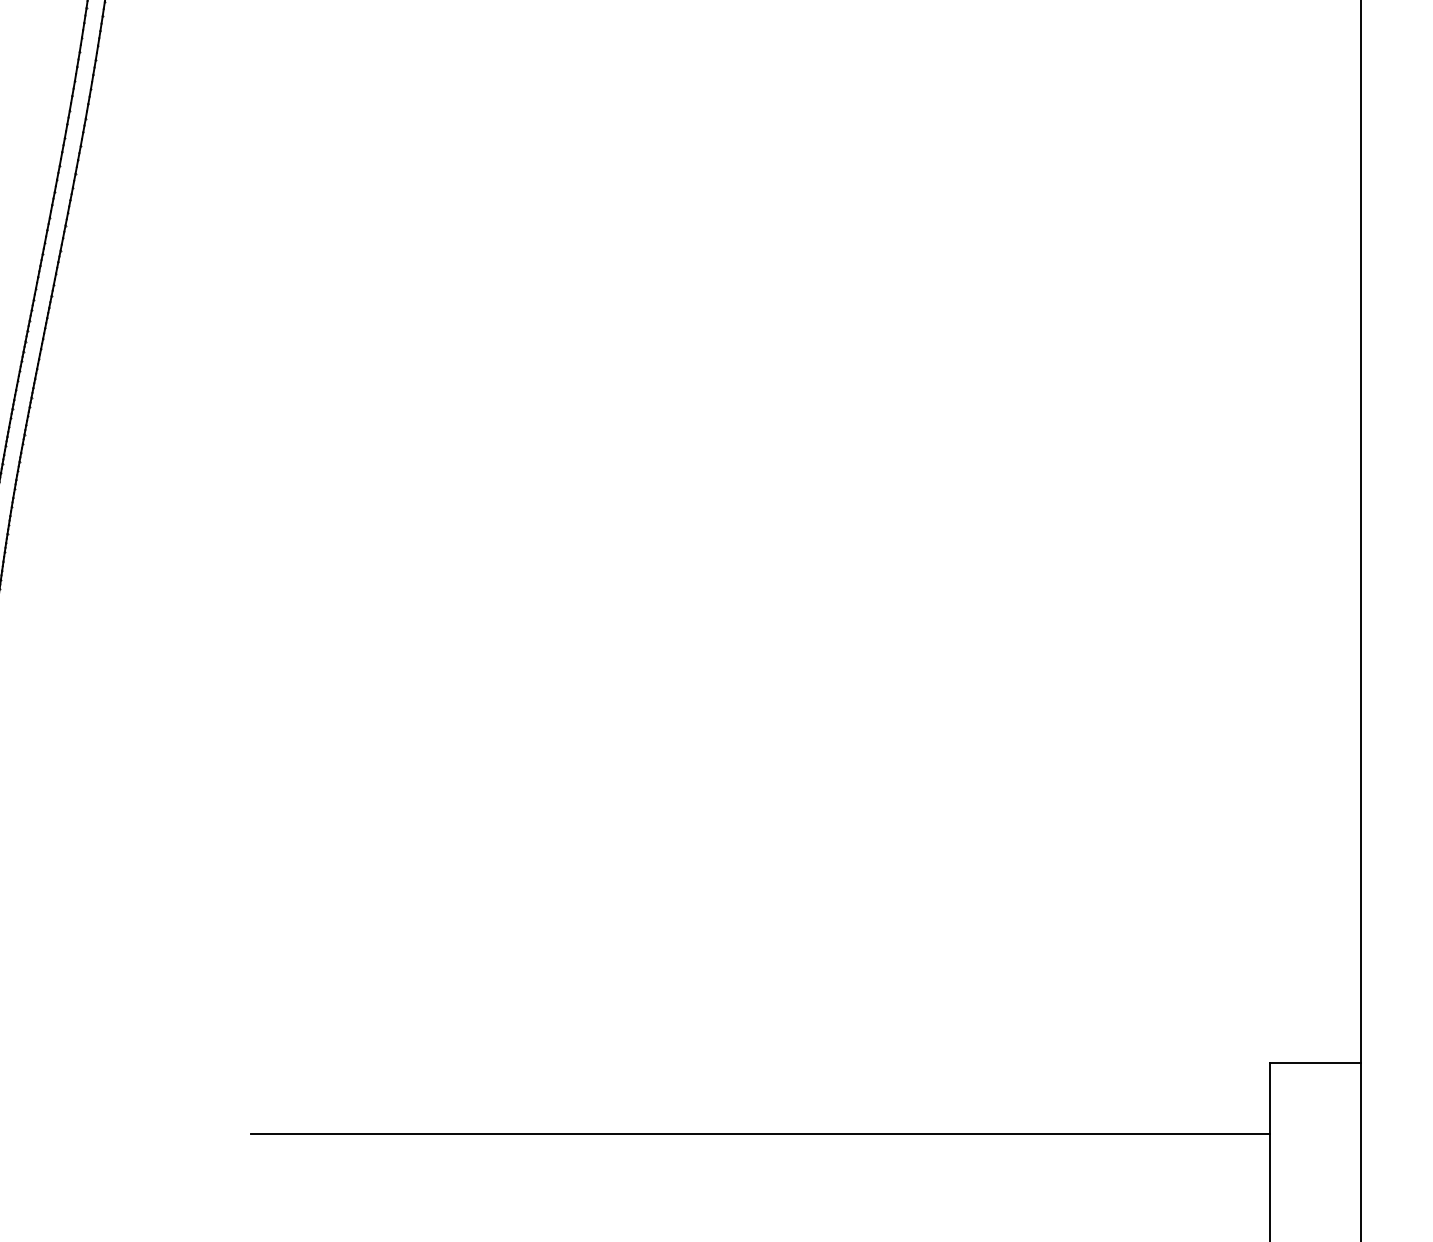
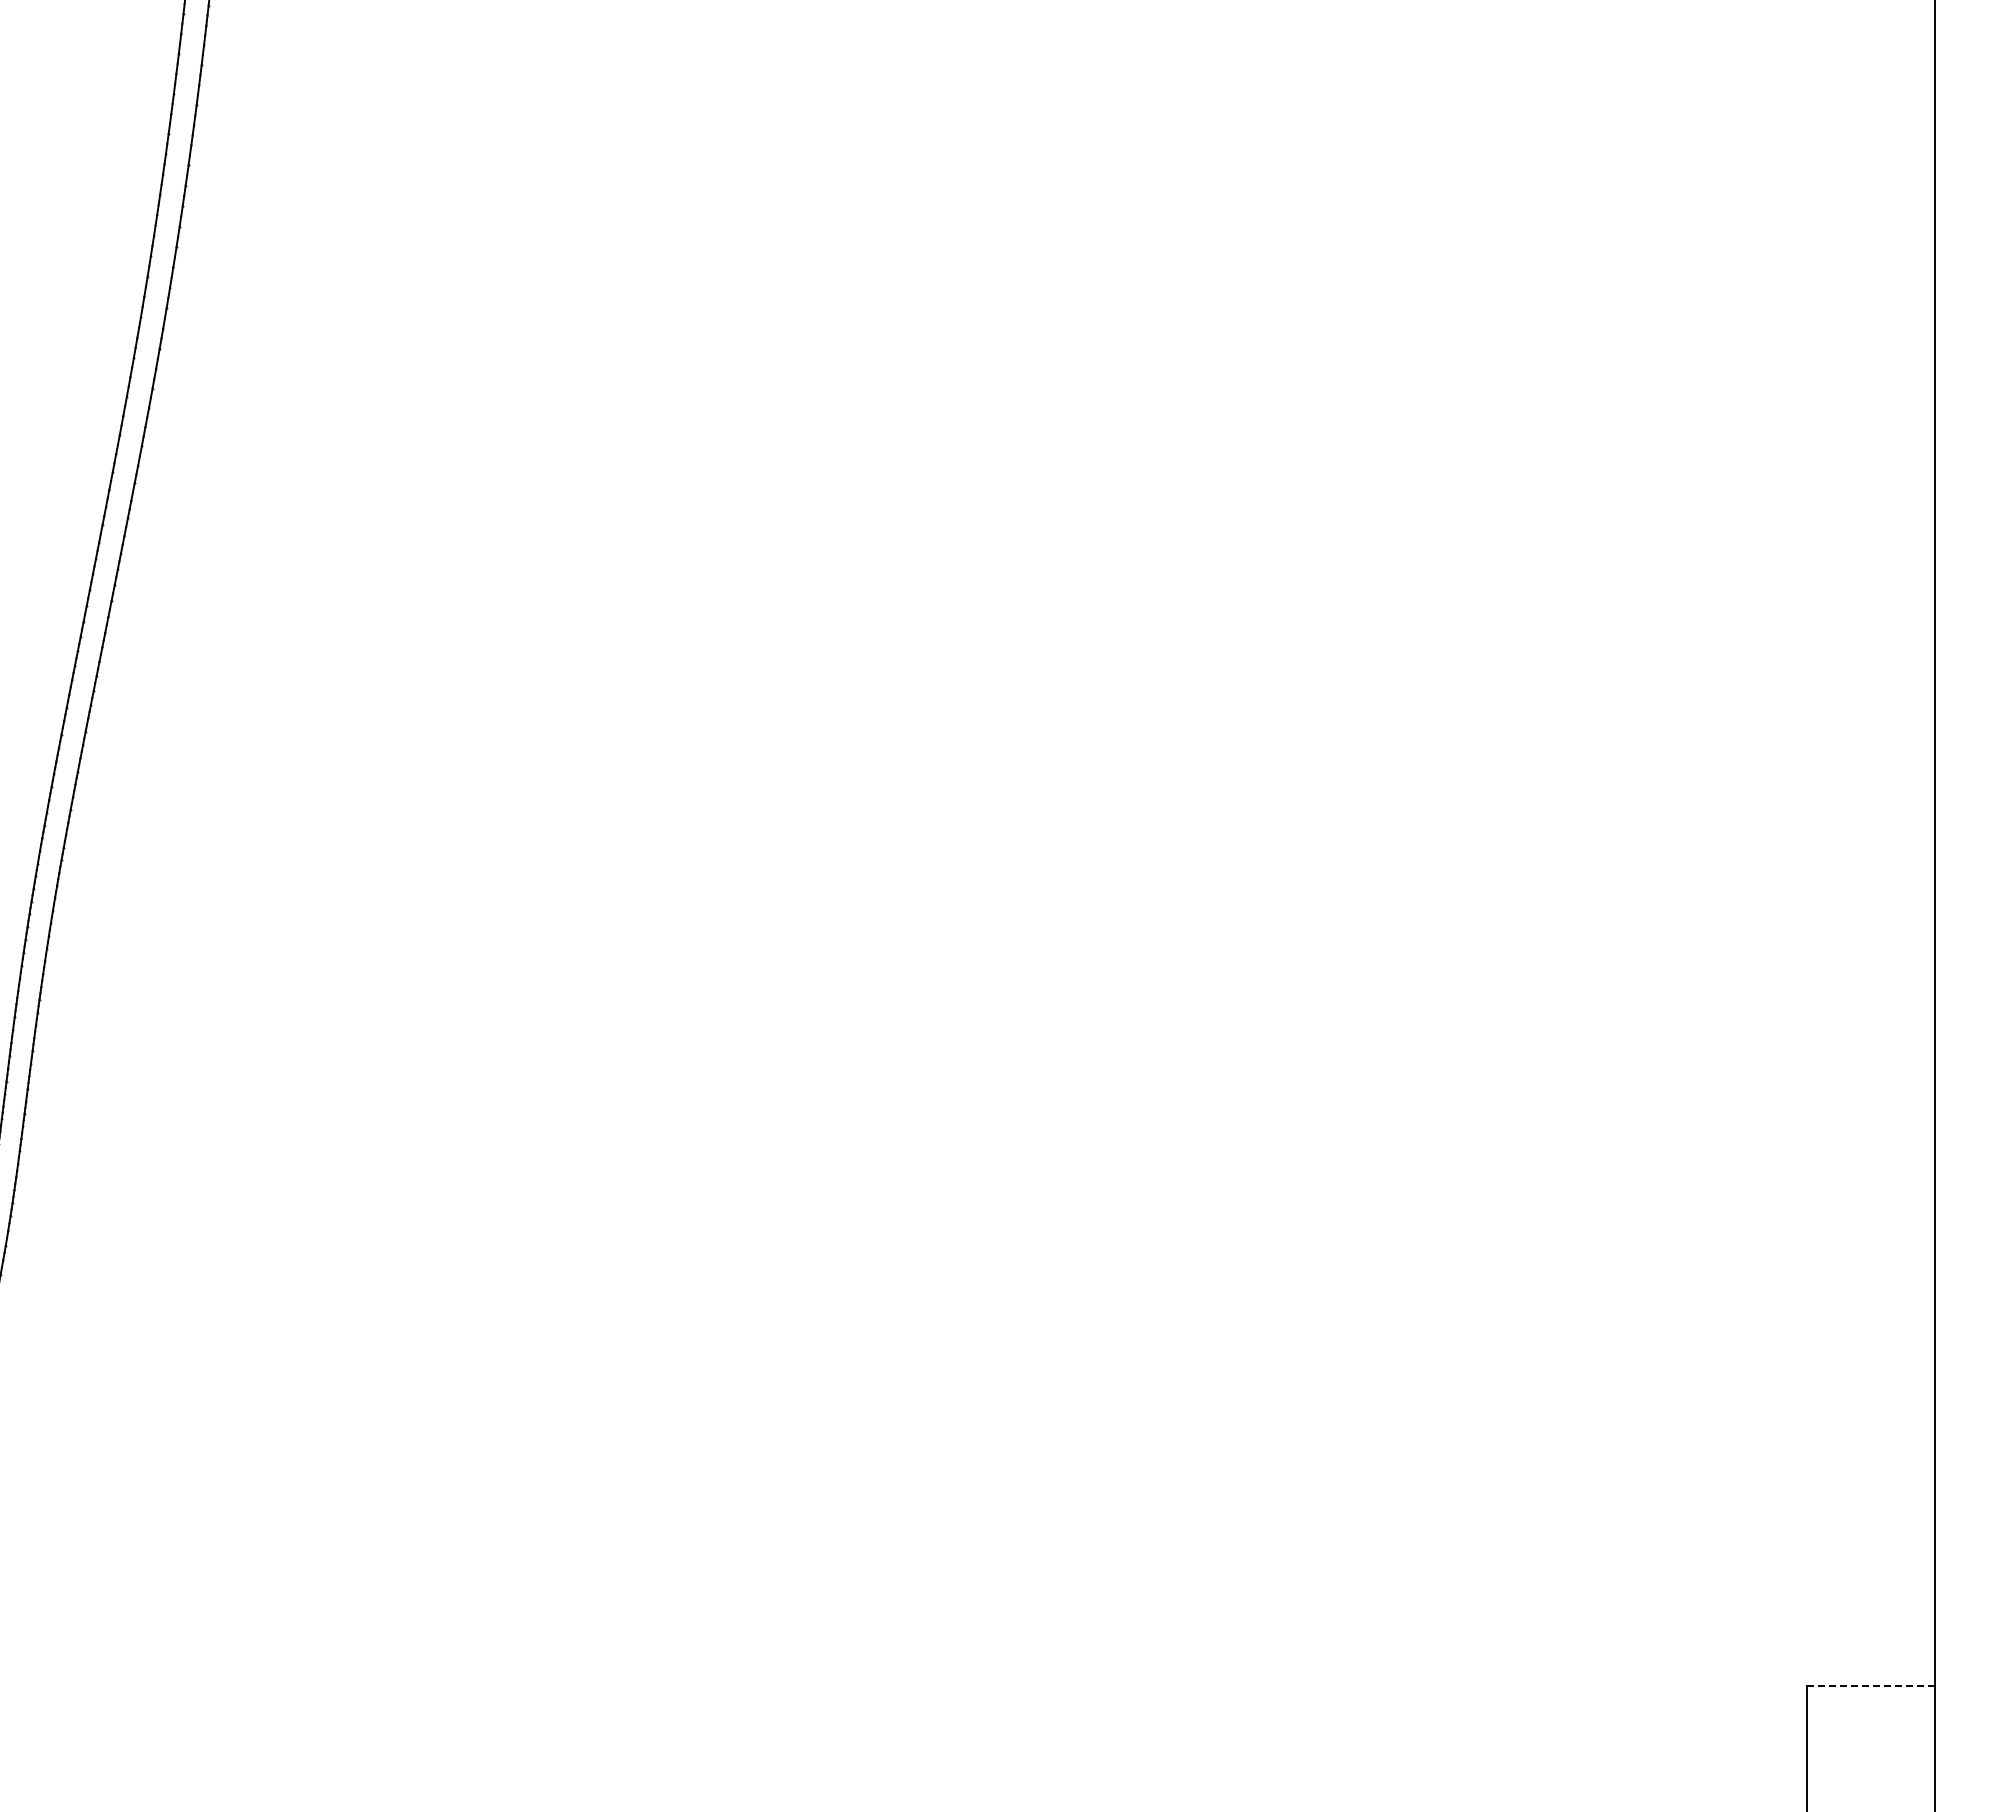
line: (1315, 1062) -> (1870, 1685), solid -> dashed
line: (760, 1134) -> (1096, 1785), removed

